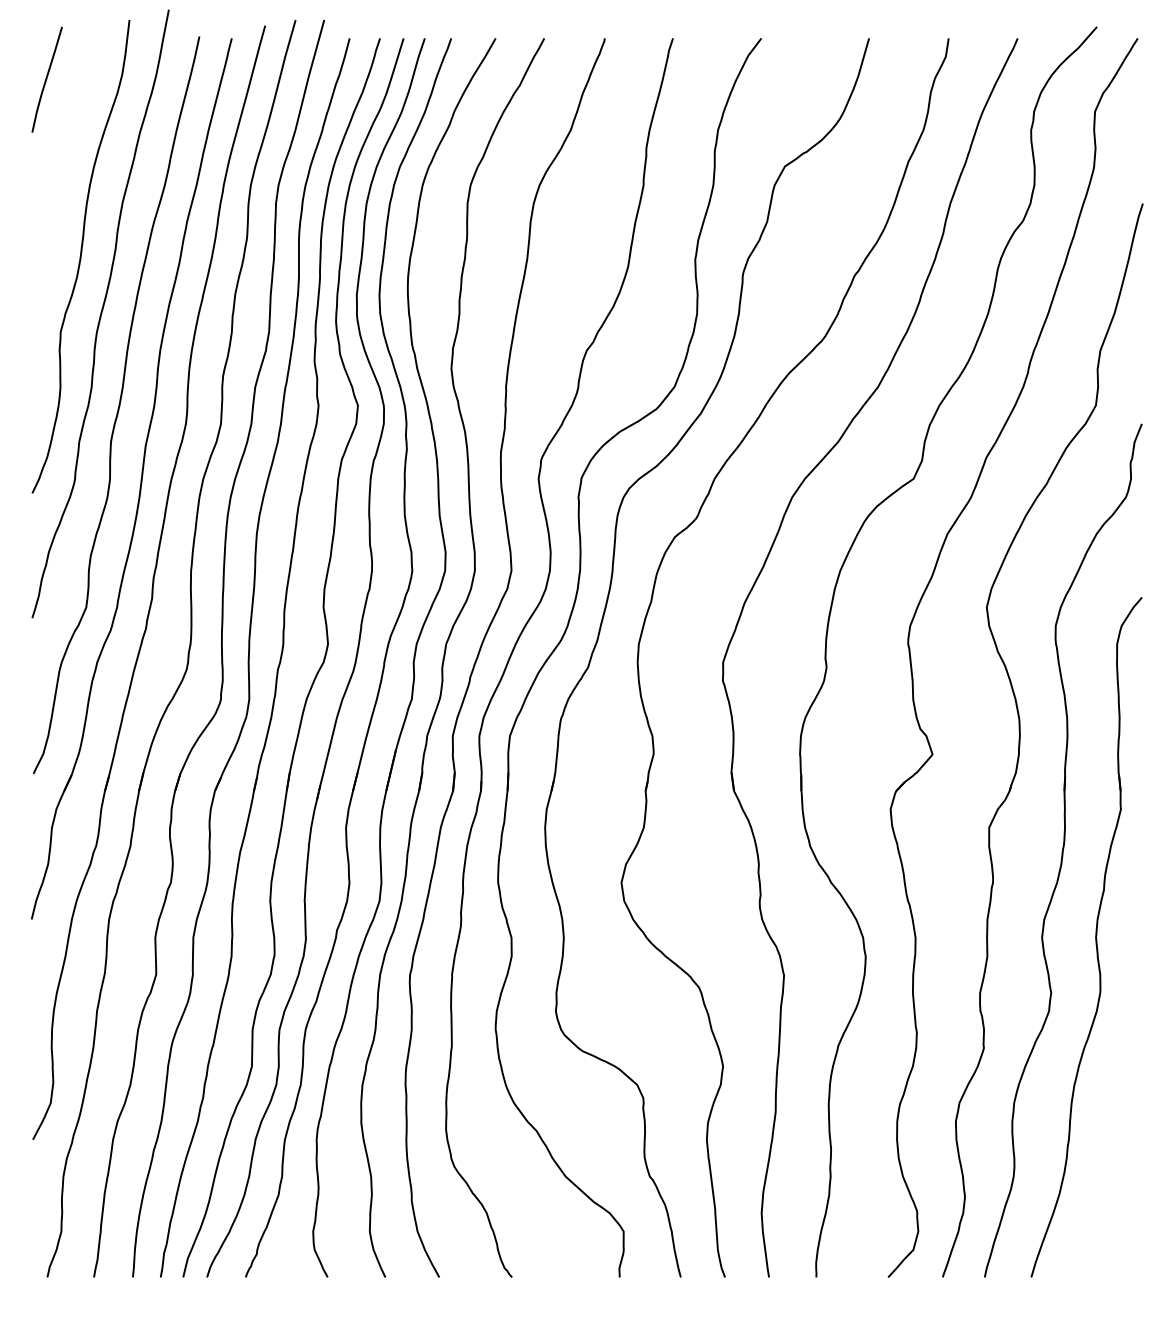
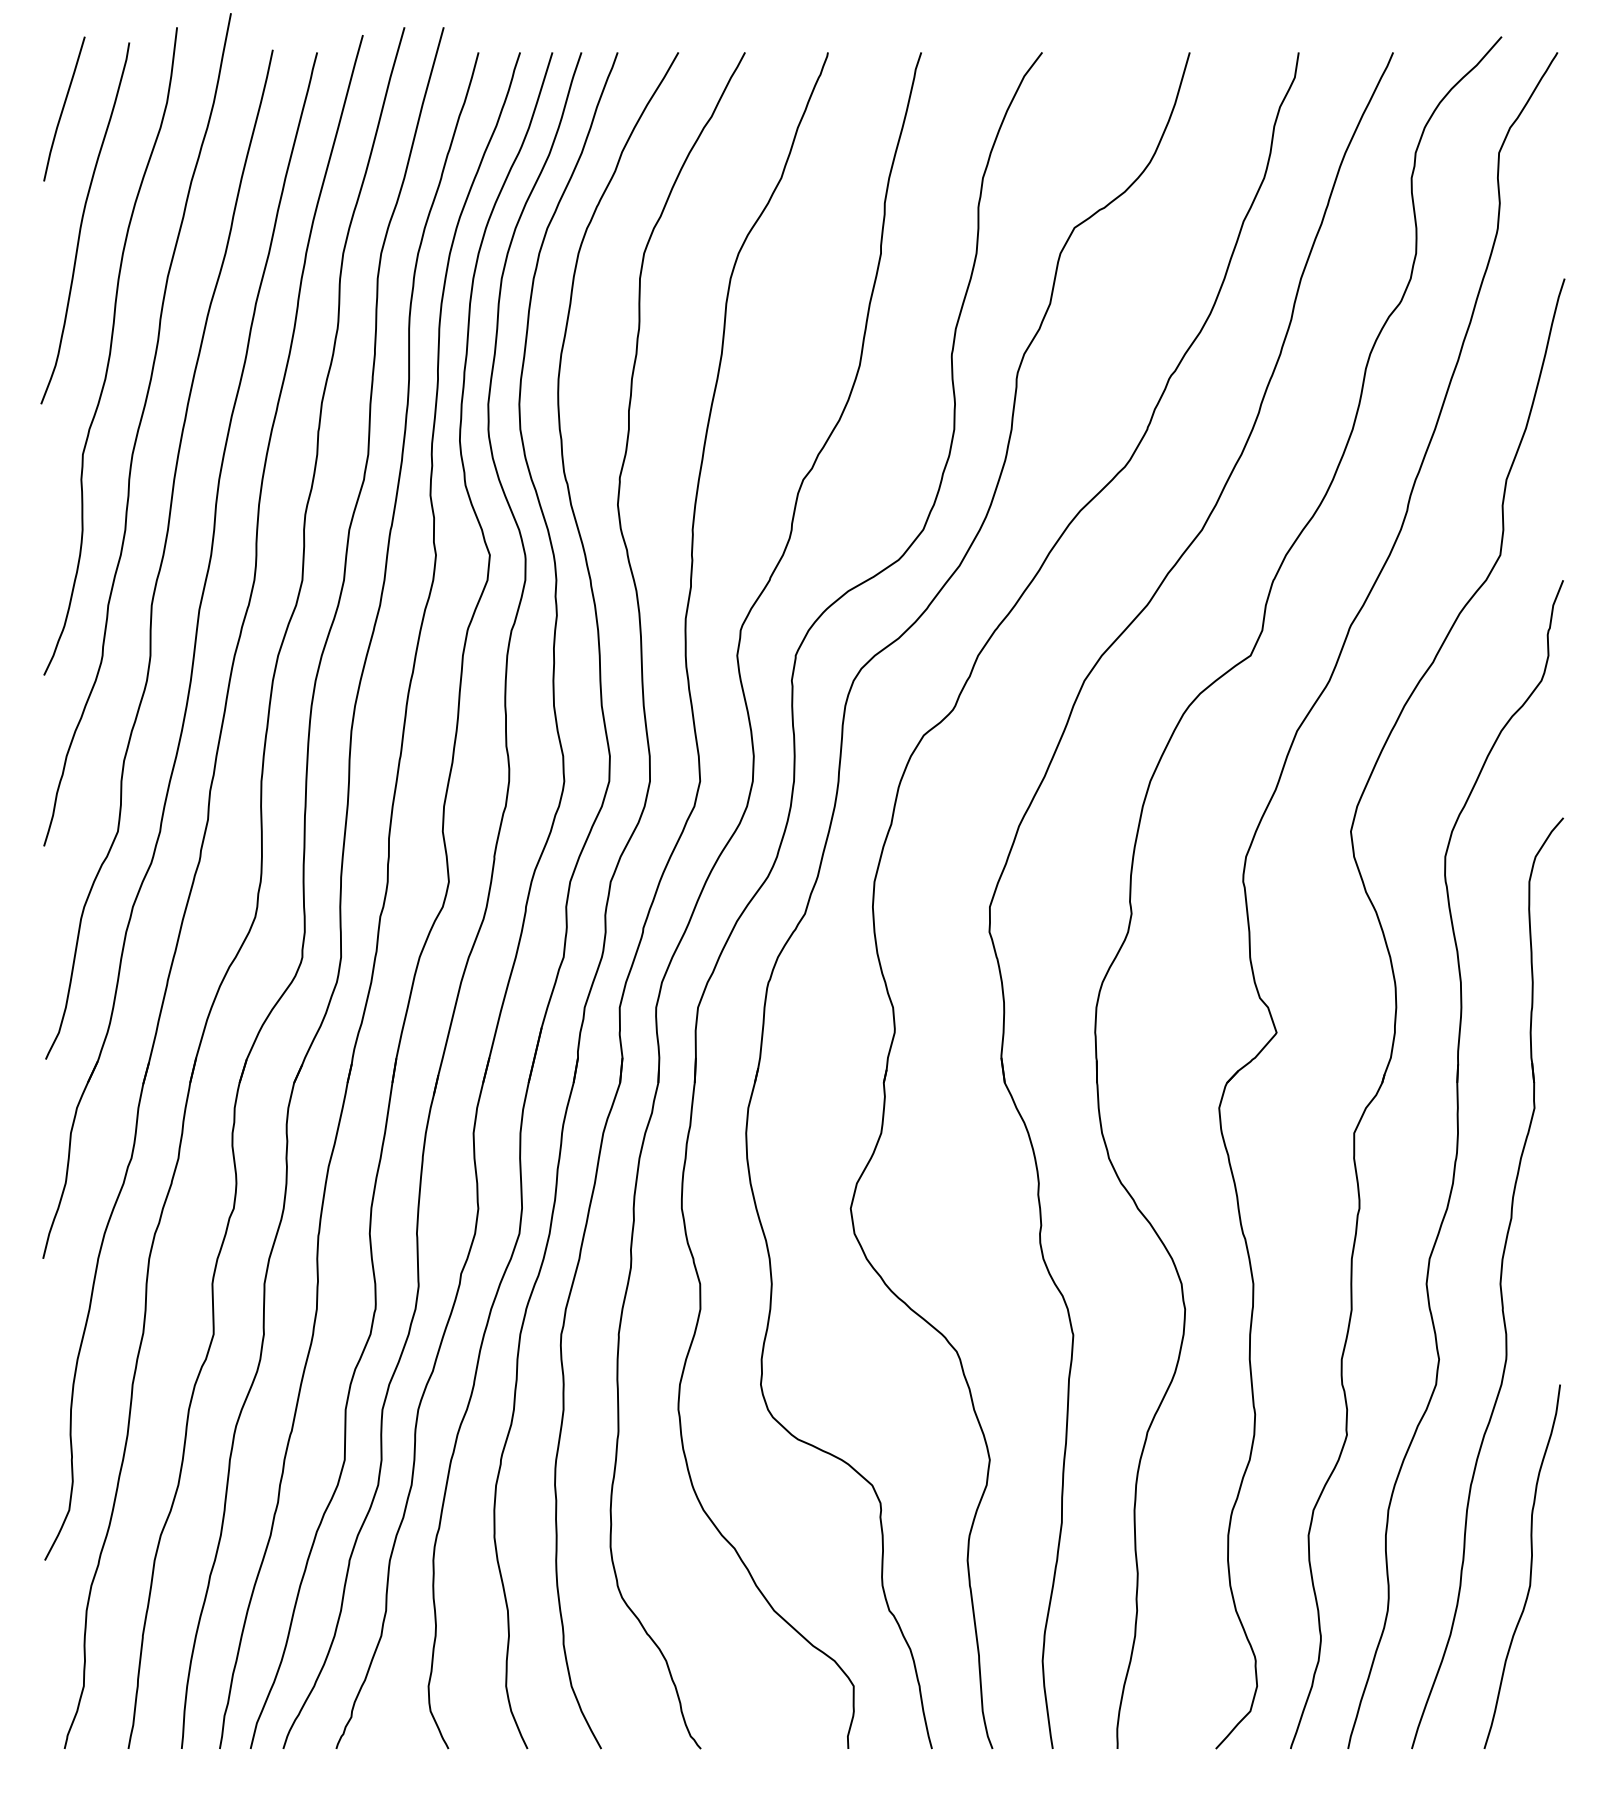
curve: (60, 163) -> (82, 223), added
curve: (1117, 1144) -> (1529, 1566), added

